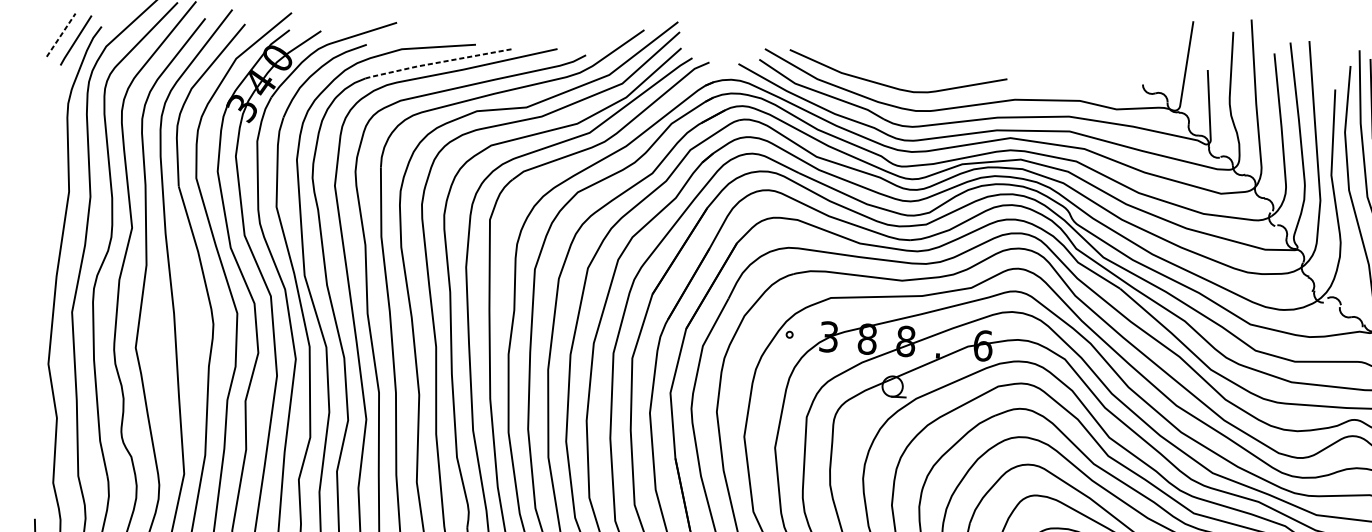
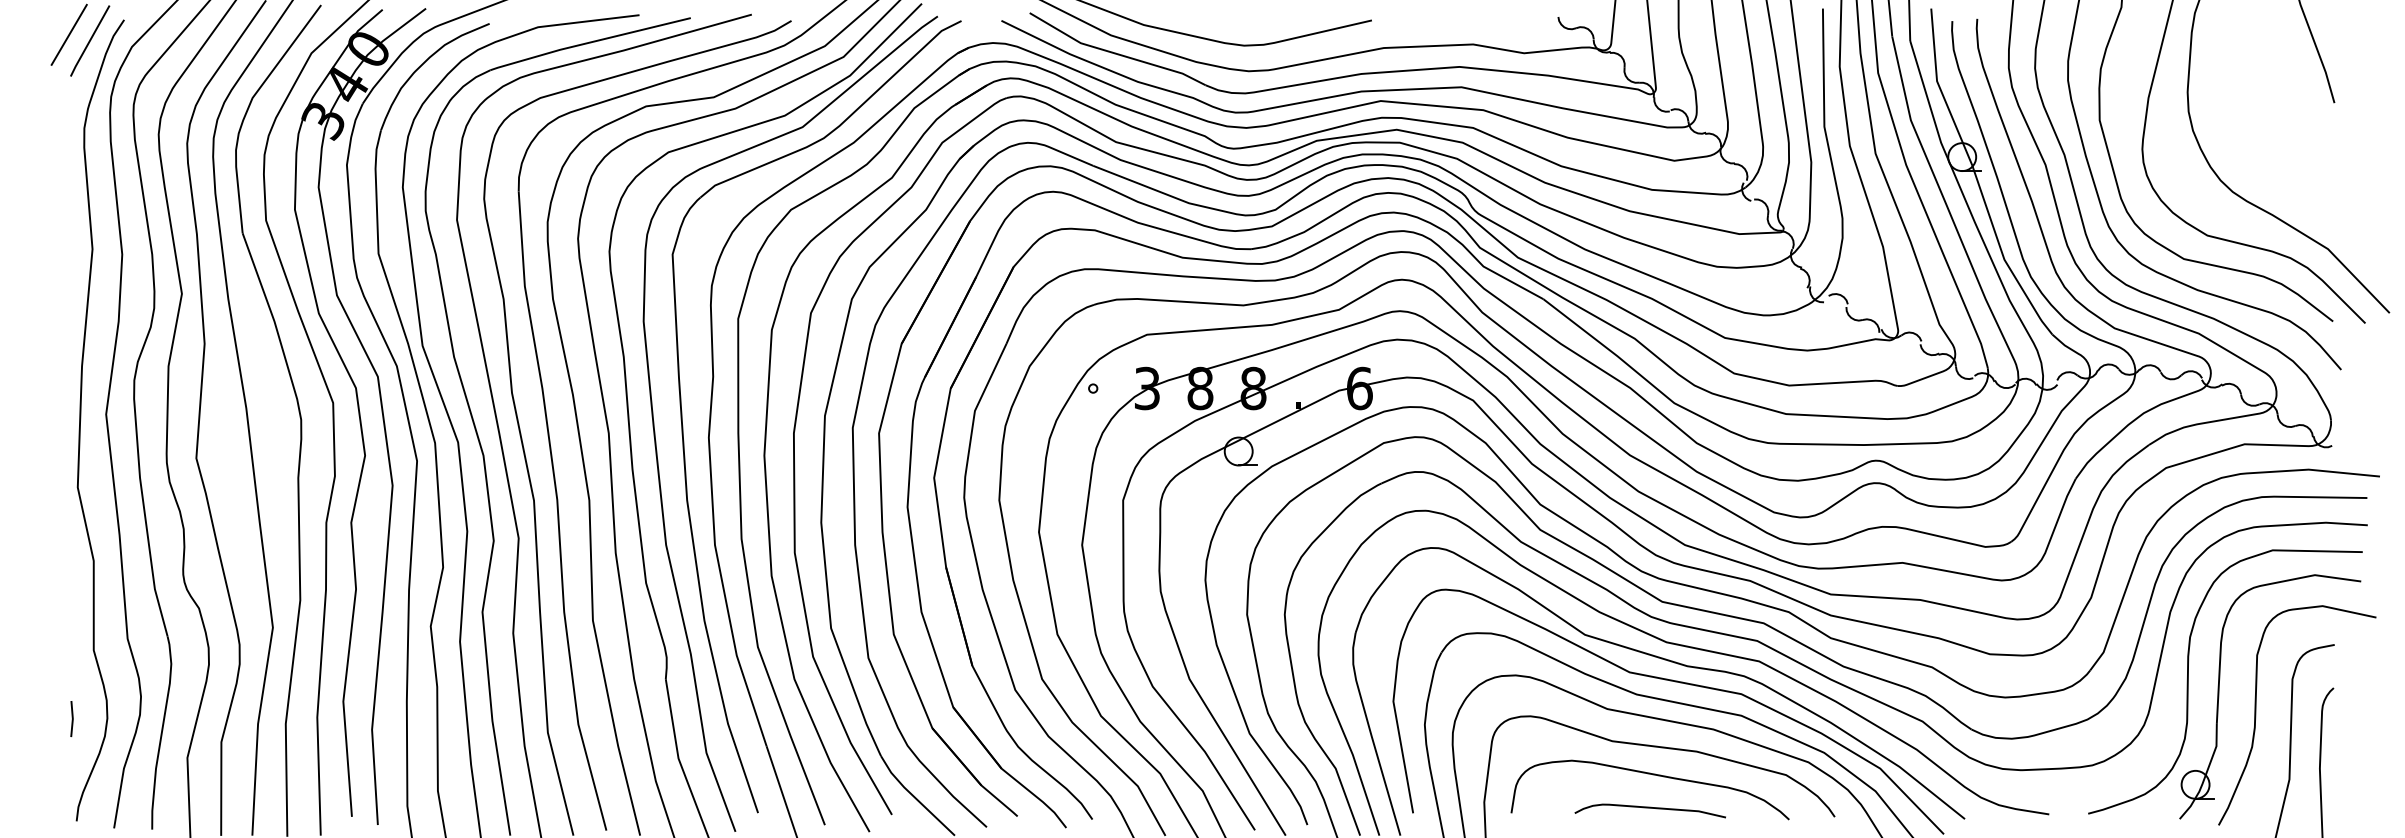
line: (61, 34) -> (69, 34), dashed -> solid
line: (438, 62) -> (589, 42), dashed -> solid

